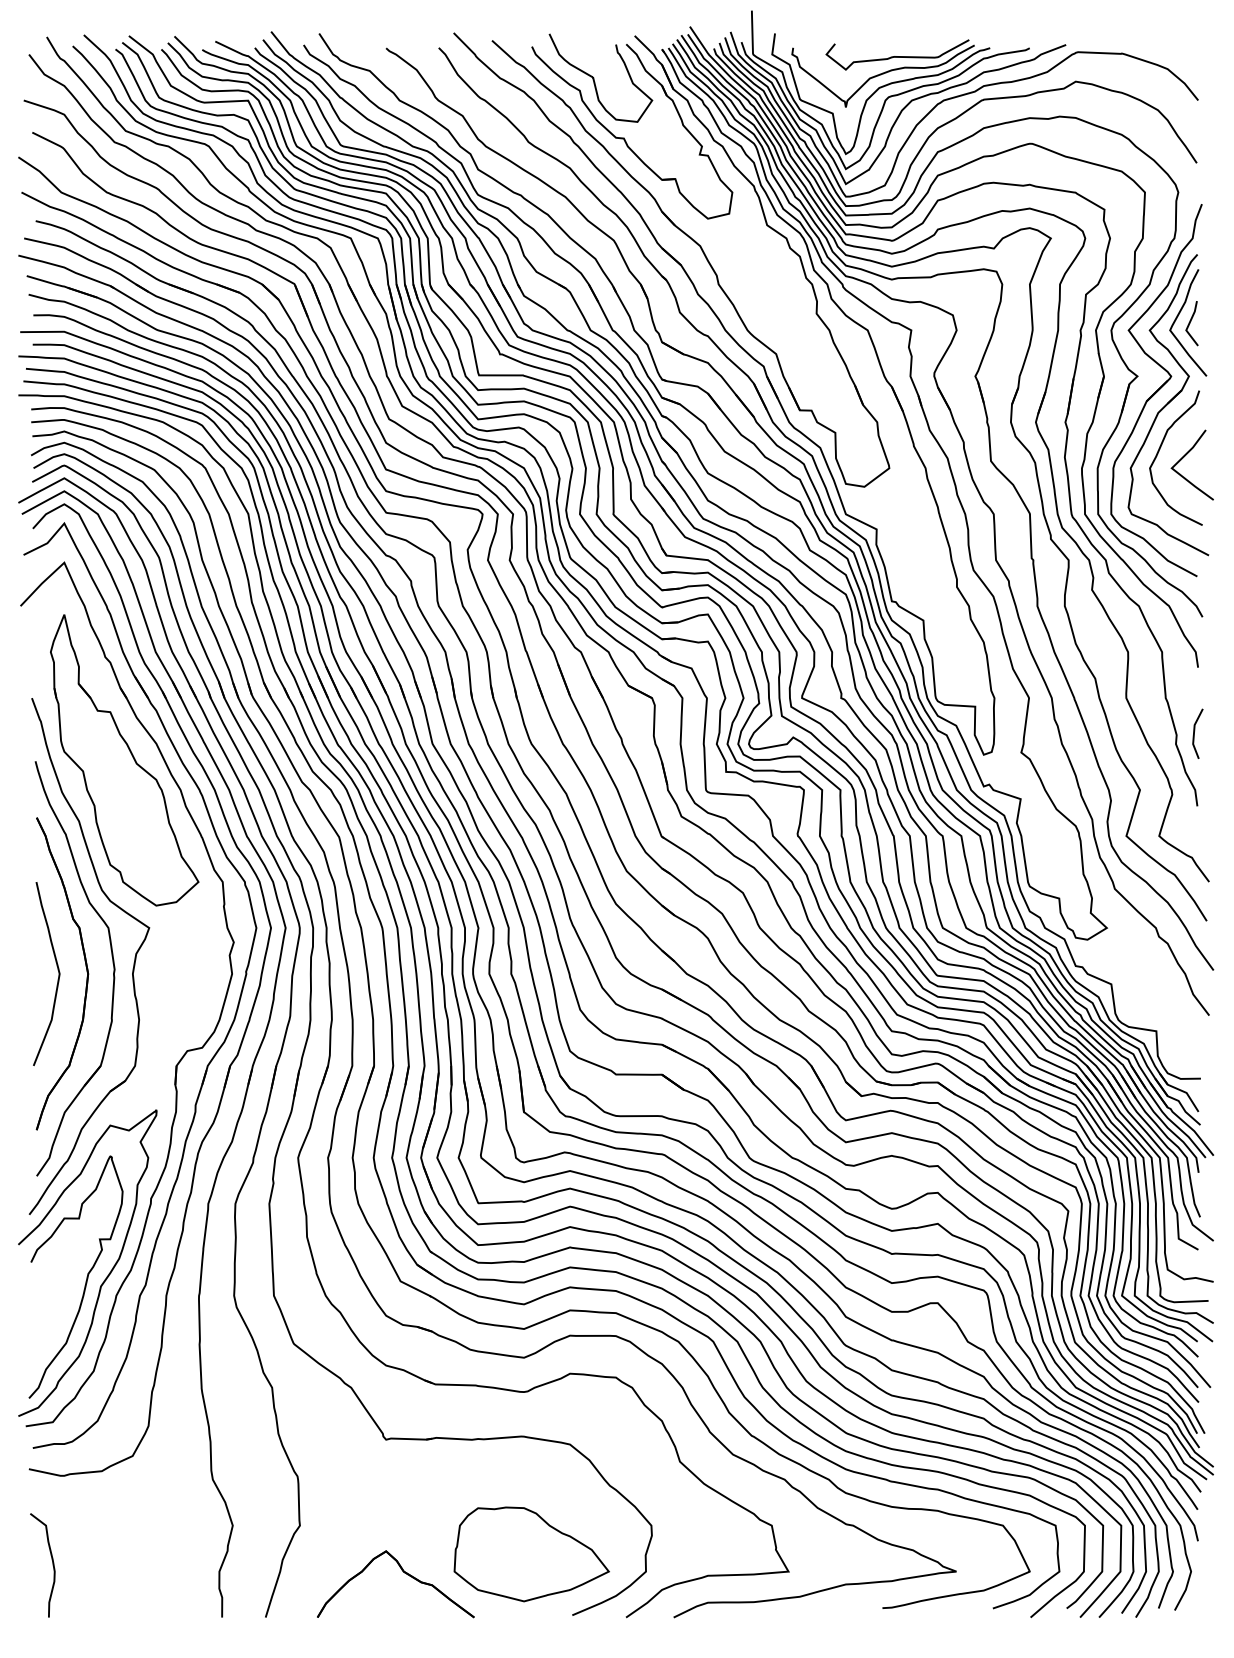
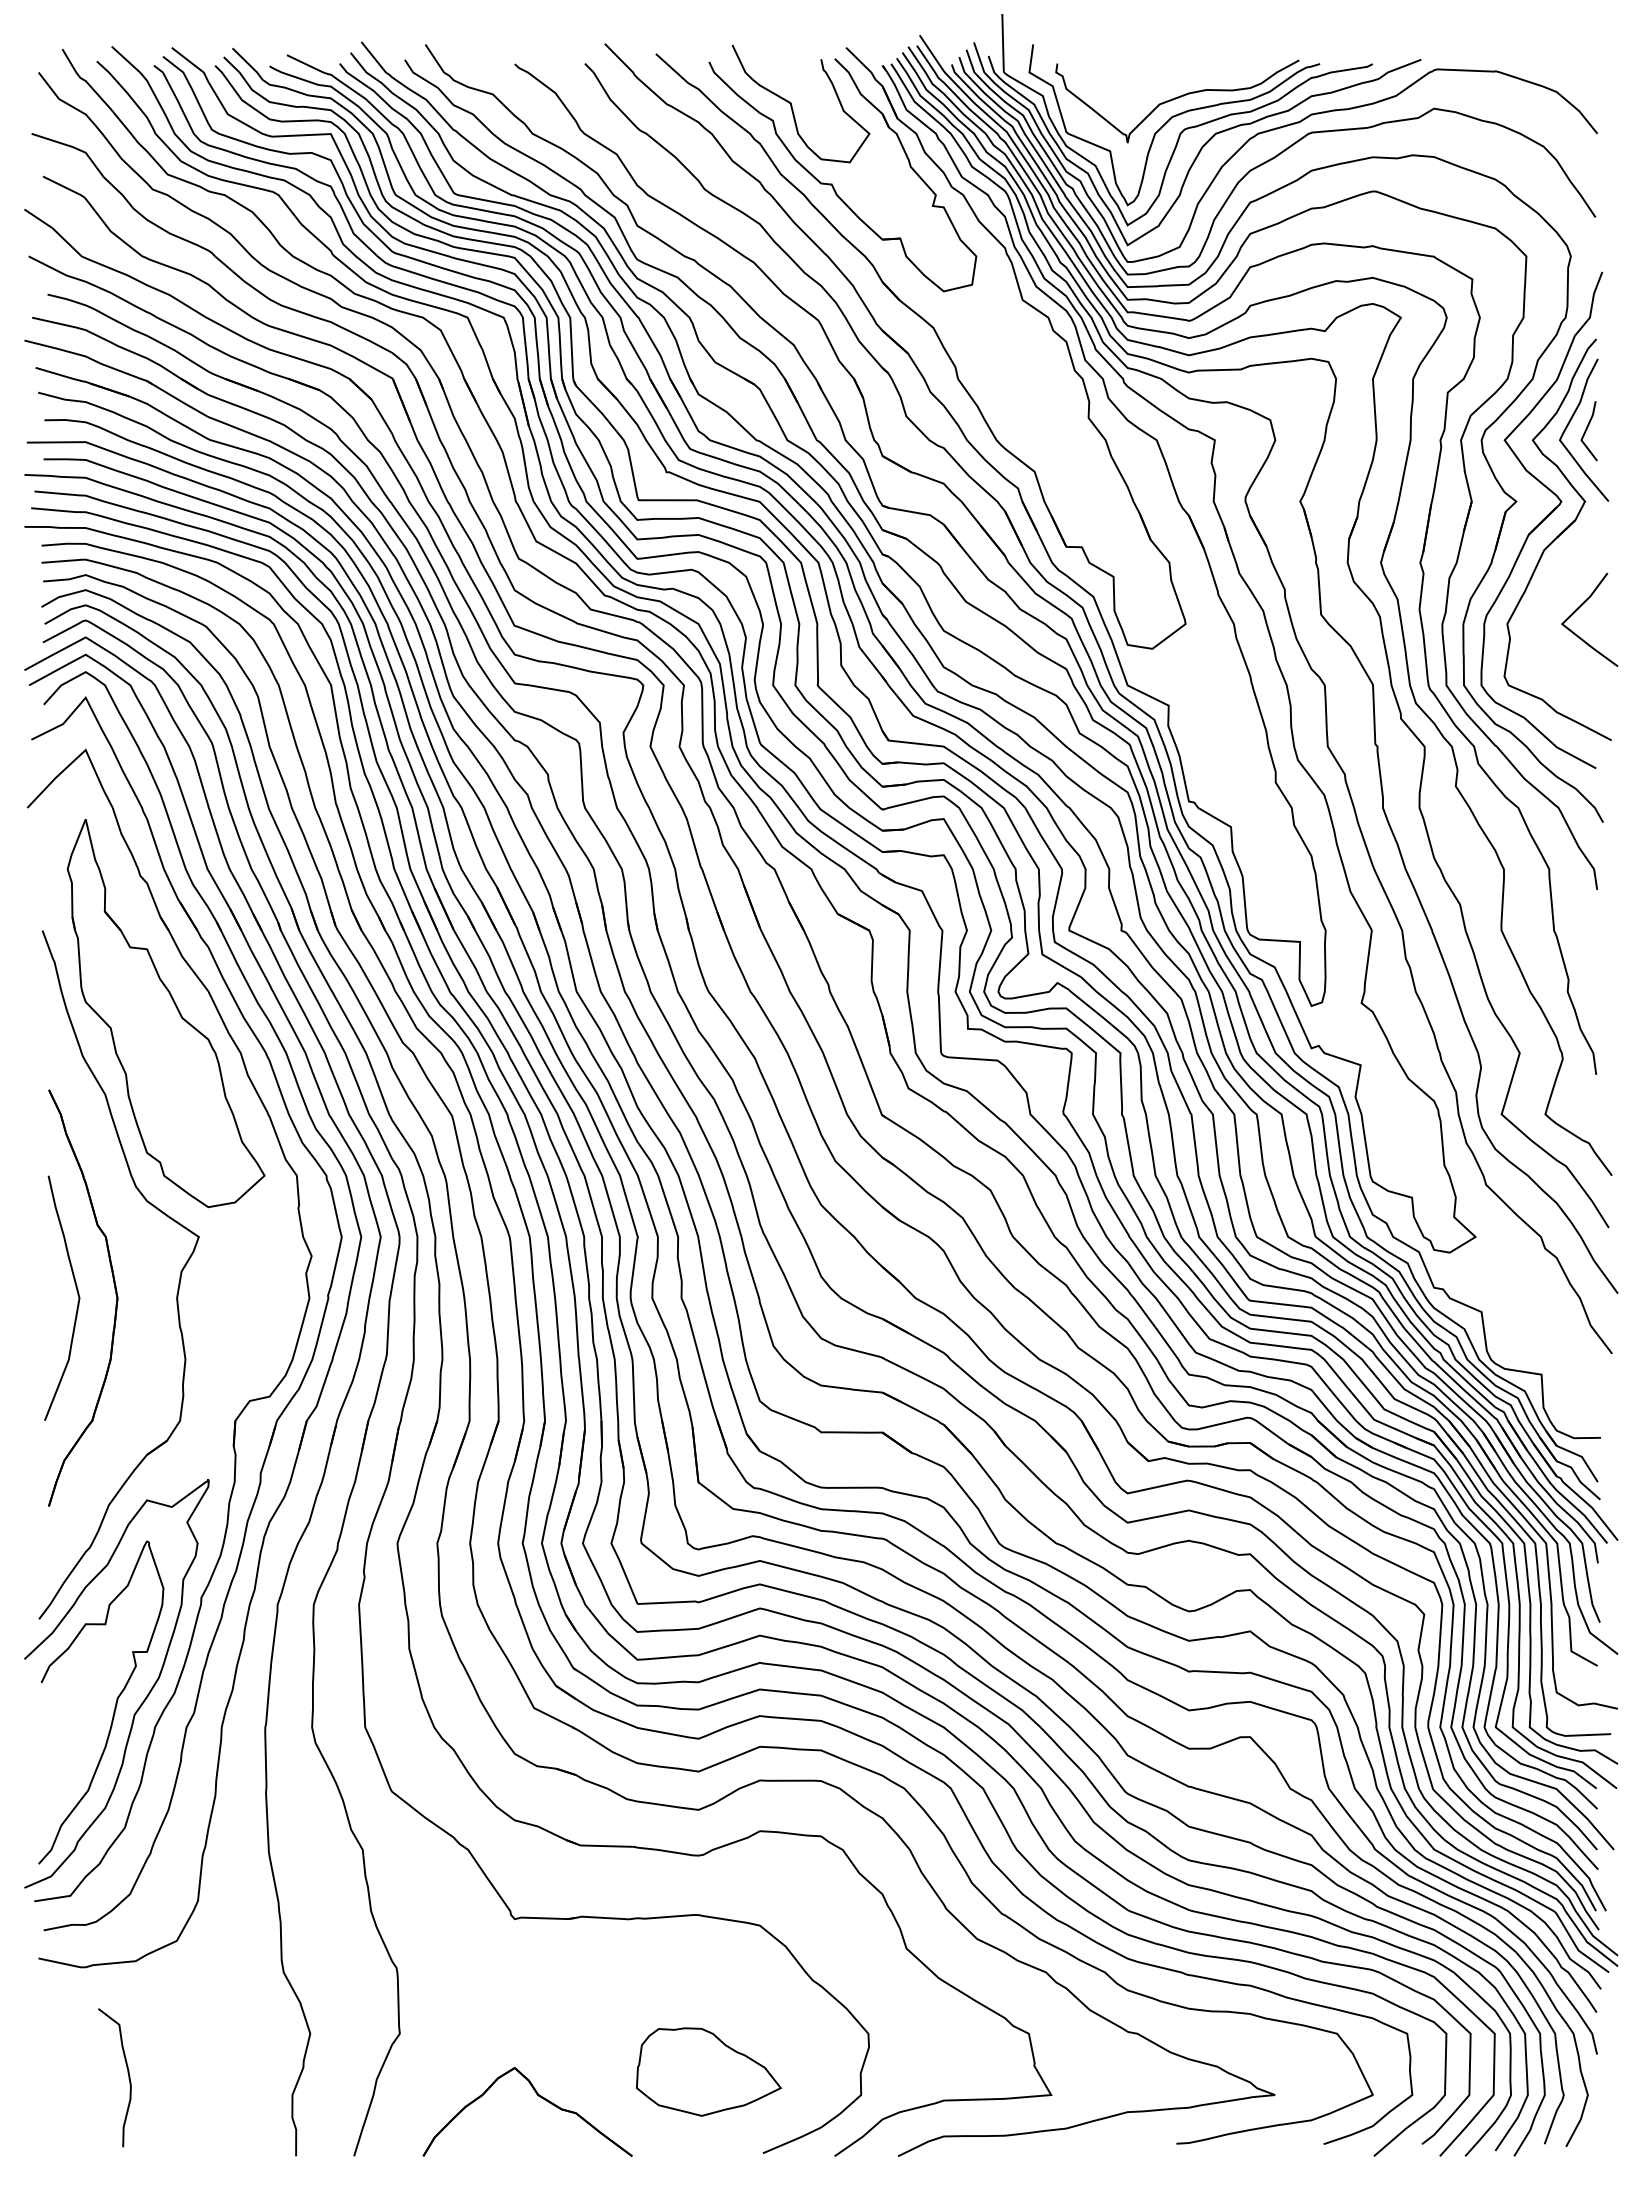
curve: (897, 56) -> (1196, 74), removed
curve: (1160, 449) -> (1546, 599), removed
line: (1194, 733) -> (1592, 977), removed
part: (112, 964) -> (150, 1285), removed
part: (531, 1553) -> (708, 2071), size x0.7
curve: (52, 1562) -> (127, 2073), moved

